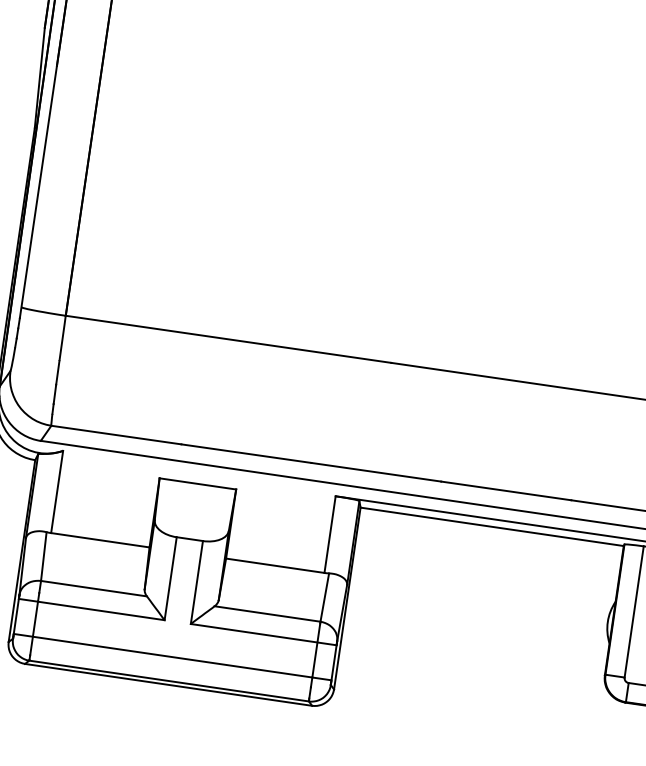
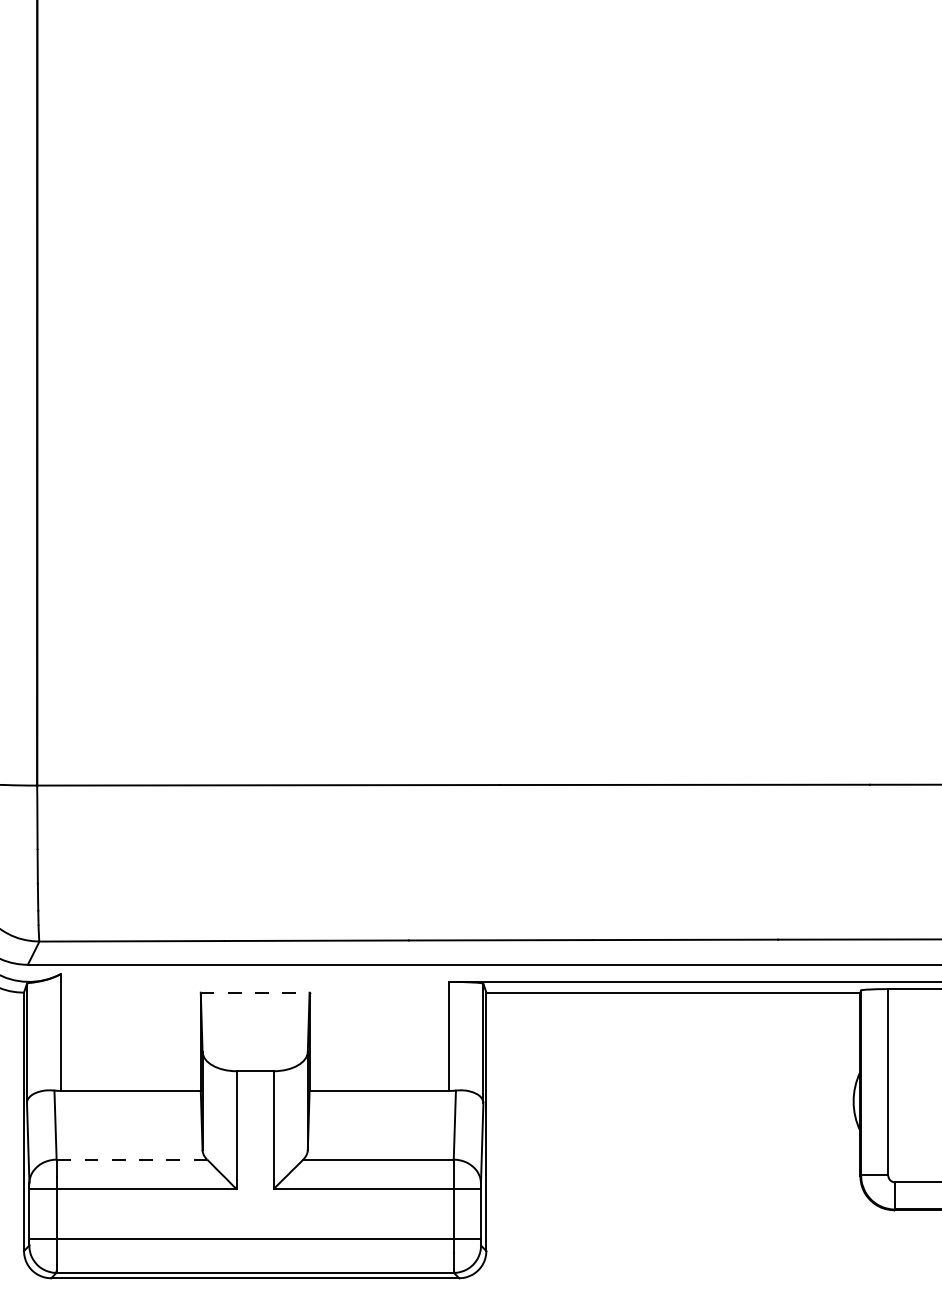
line: (198, 483) -> (255, 992), solid -> dashed
line: (93, 588) -> (131, 1159), solid -> dashed

